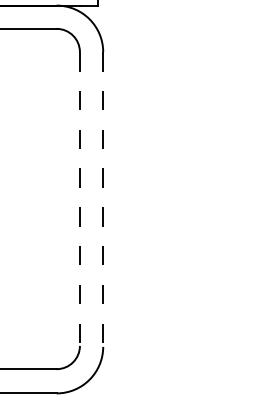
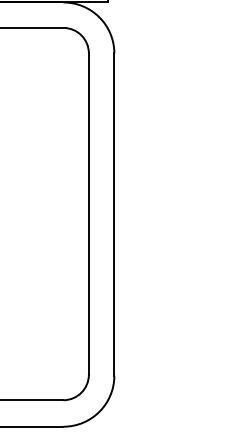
line: (79, 199) -> (88, 214), dashed -> solid
line: (103, 200) -> (114, 215), dashed -> solid

